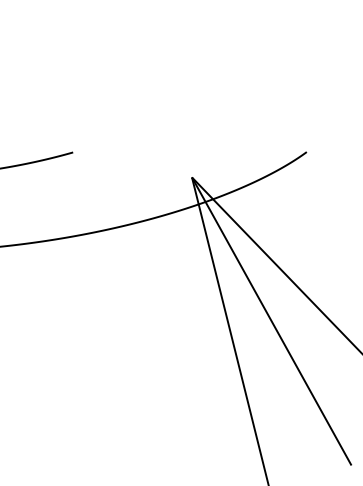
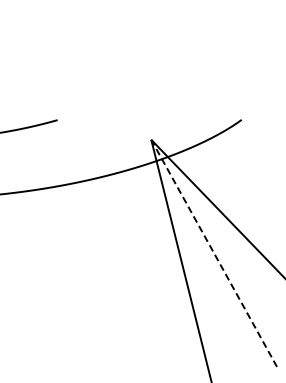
line: (272, 321) -> (214, 253), solid -> dashed

